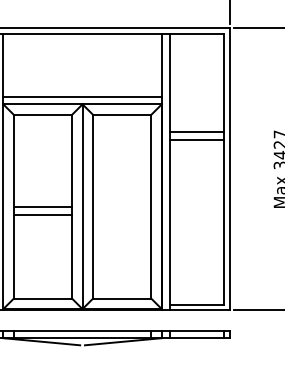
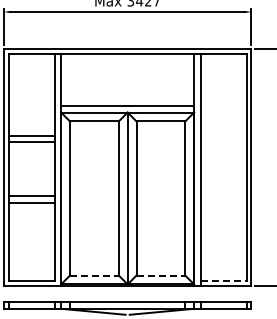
line: (196, 131) -> (223, 135), removed
line: (196, 140) -> (223, 142), removed
line: (43, 206) -> (94, 198), removed
line: (43, 215) -> (94, 205), removed
line: (43, 298) -> (94, 275), solid -> dashed
line: (122, 298) -> (161, 275), solid -> dashed
line: (196, 304) -> (223, 280), solid -> dashed

